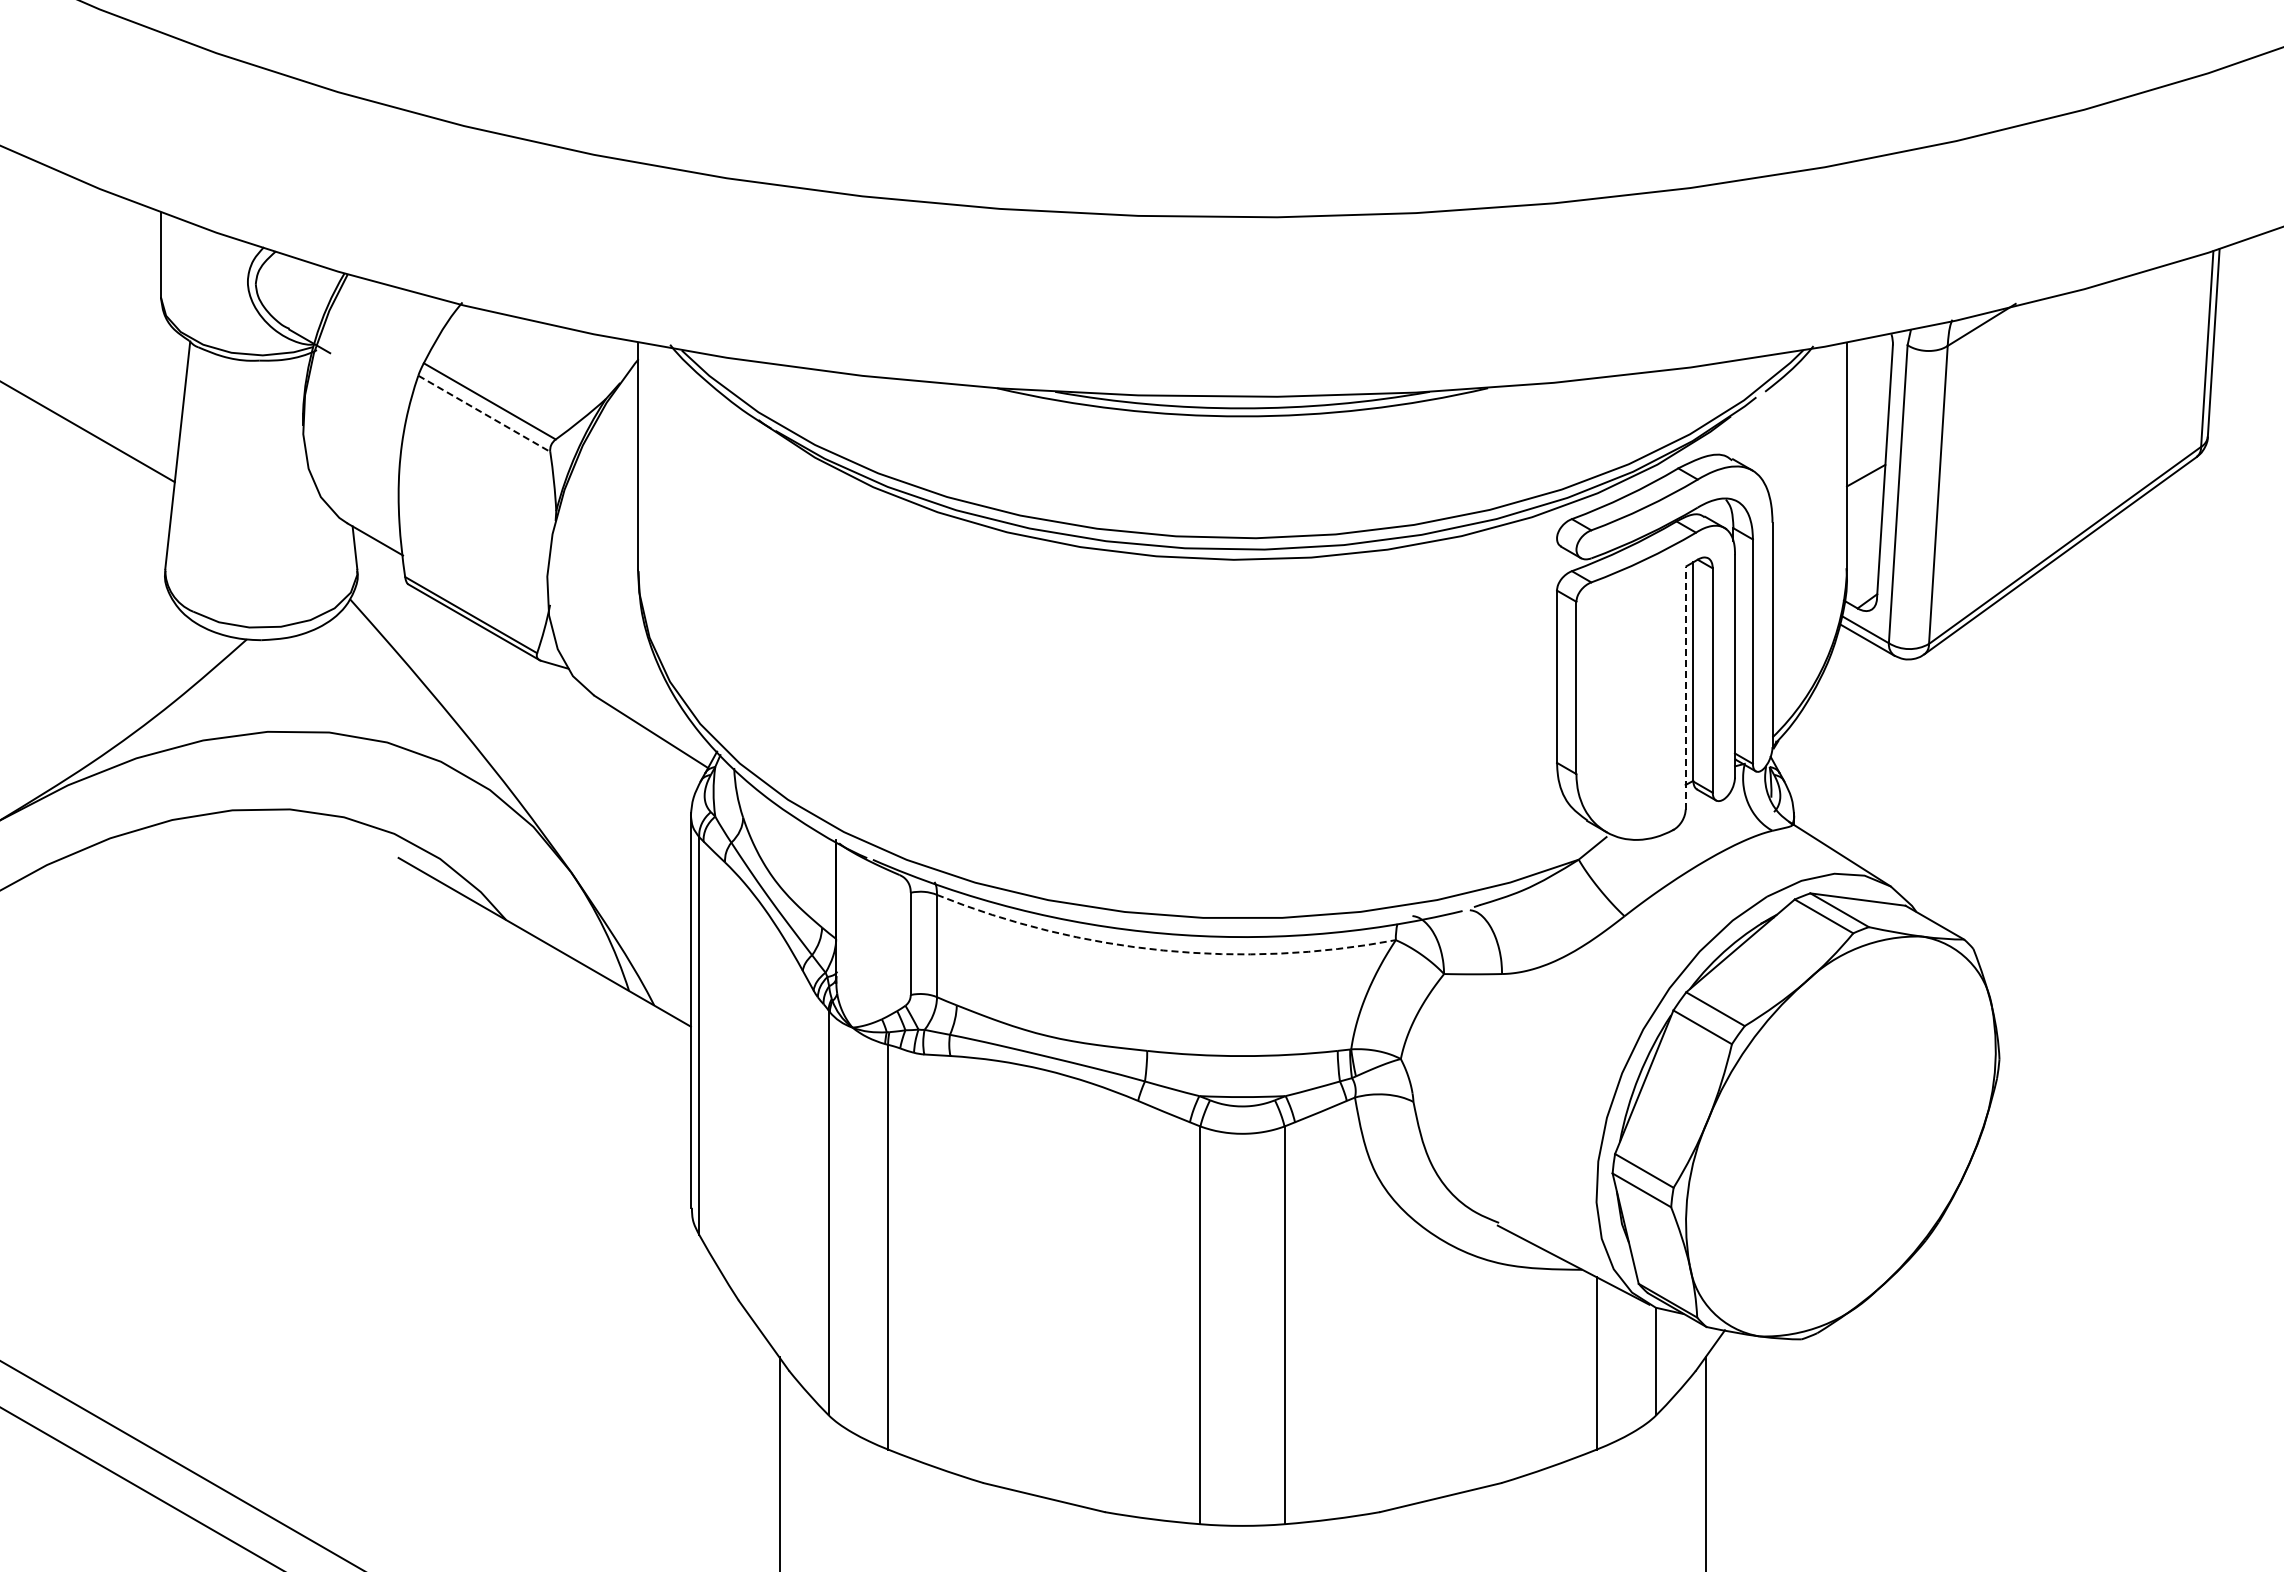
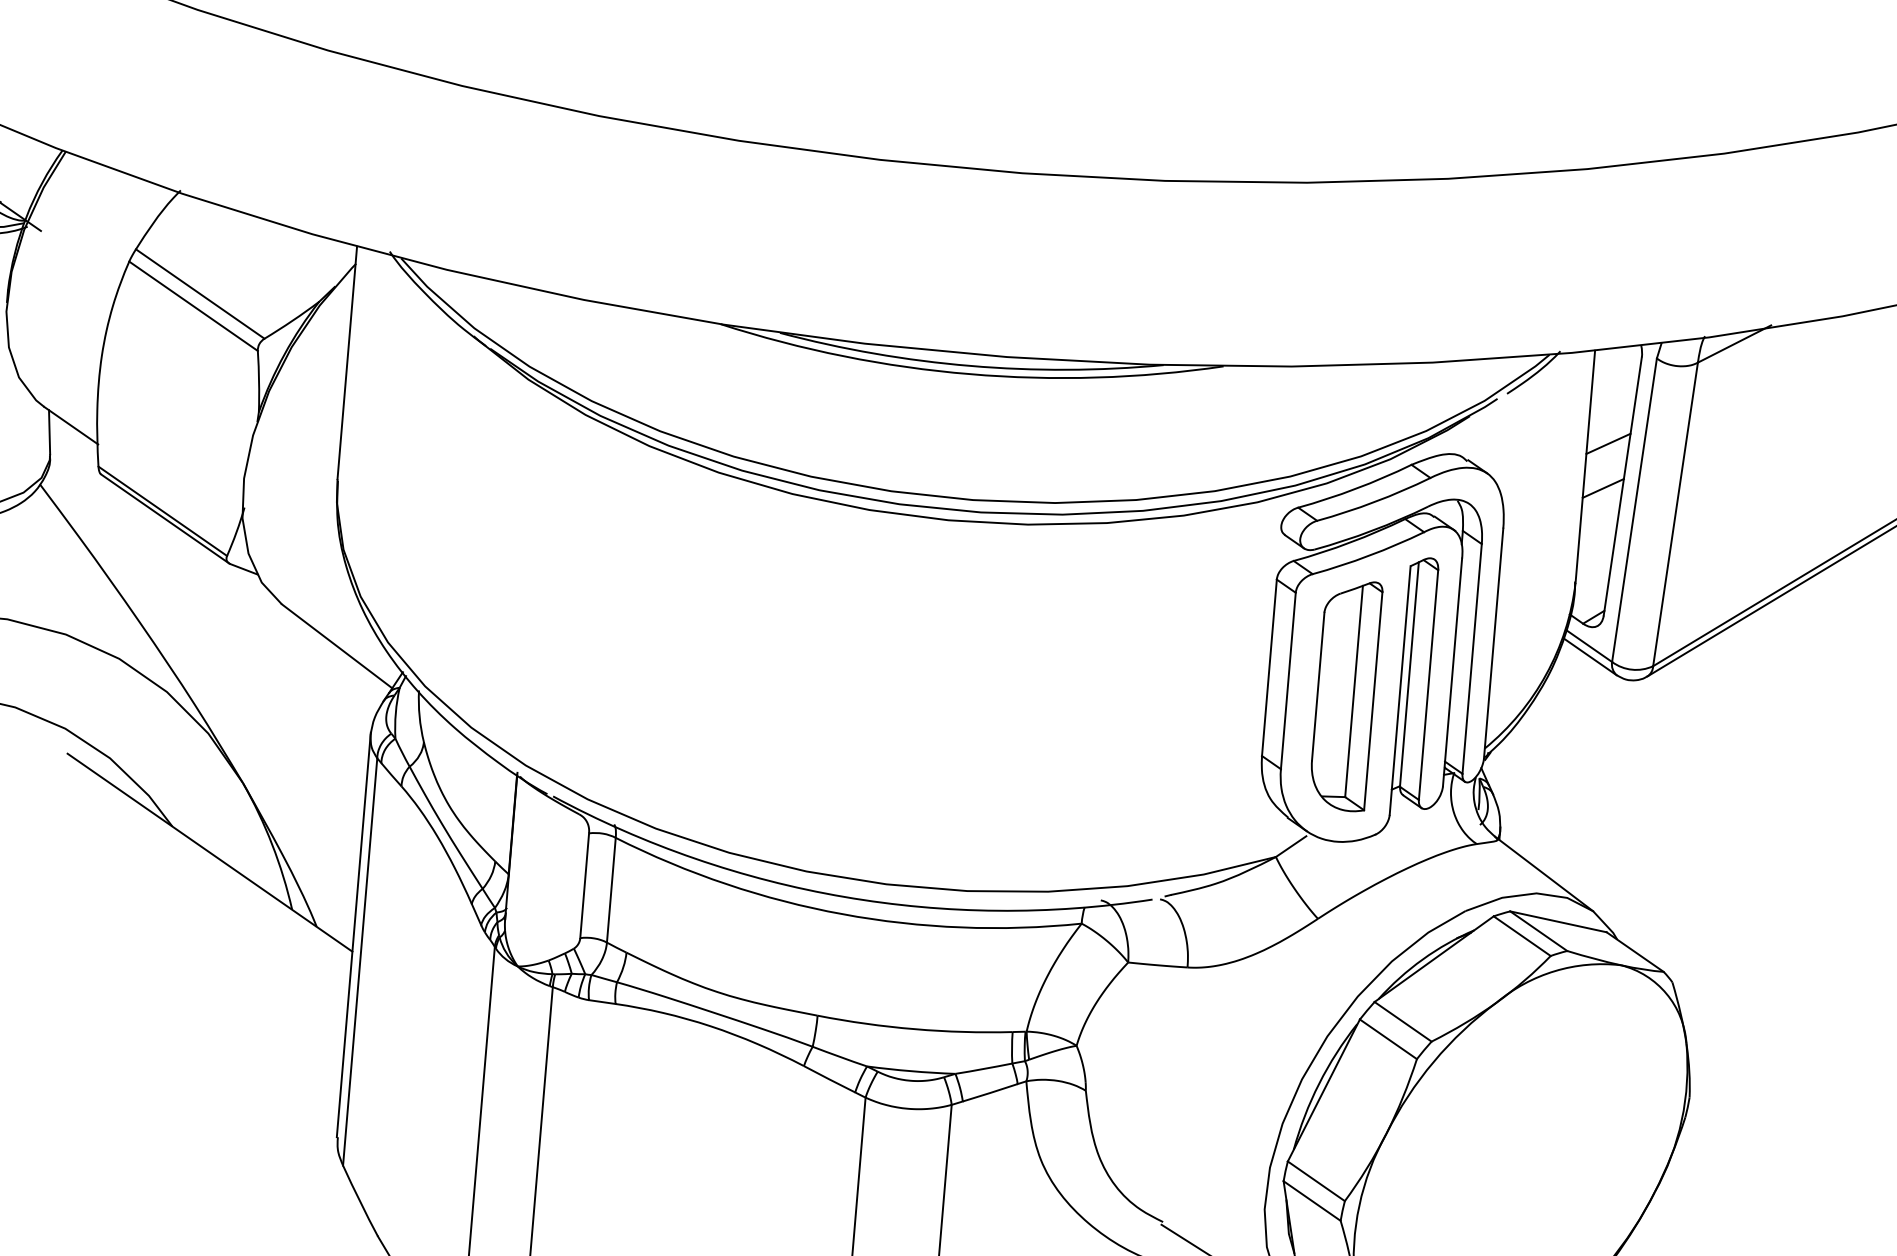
line: (484, 414) -> (193, 307), dashed -> solid
line: (1867, 431) -> (1608, 443), added
line: (1685, 687) -> (1400, 689), dashed -> solid
part: (1633, 697) -> (1345, 695), added
arc: (1163, 950) -> (842, 914), dashed -> solid

